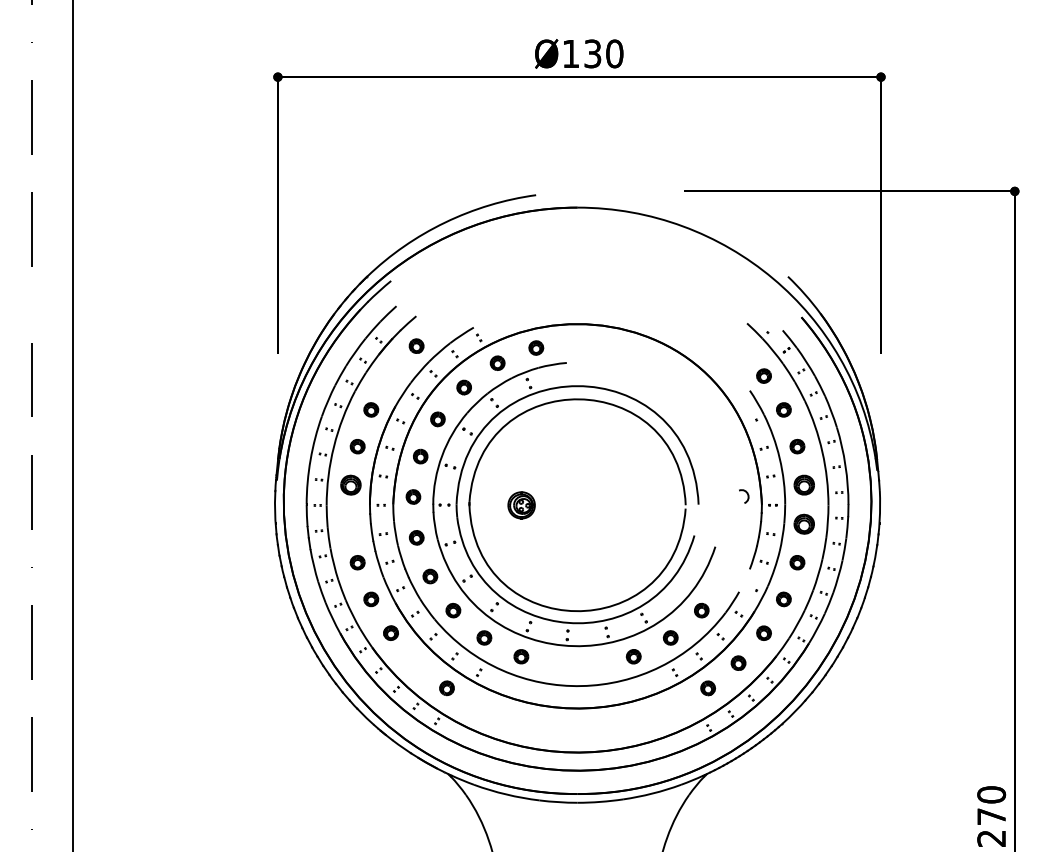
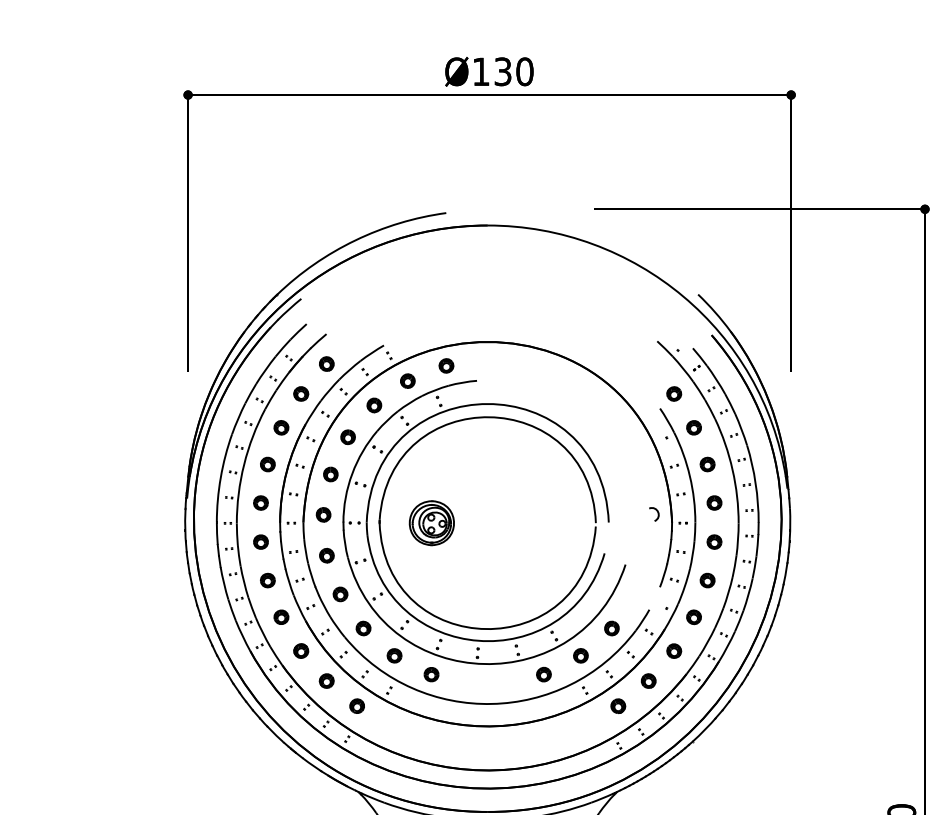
part: (391, 375) -> (301, 393), added
part: (350, 484) -> (260, 502), size x0.71
part: (804, 484) -> (714, 502), size x0.71
part: (521, 505) -> (431, 523), size x1.67
part: (350, 523) -> (260, 541), added
part: (804, 523) -> (714, 541), size x0.71
part: (416, 662) -> (326, 680), added

